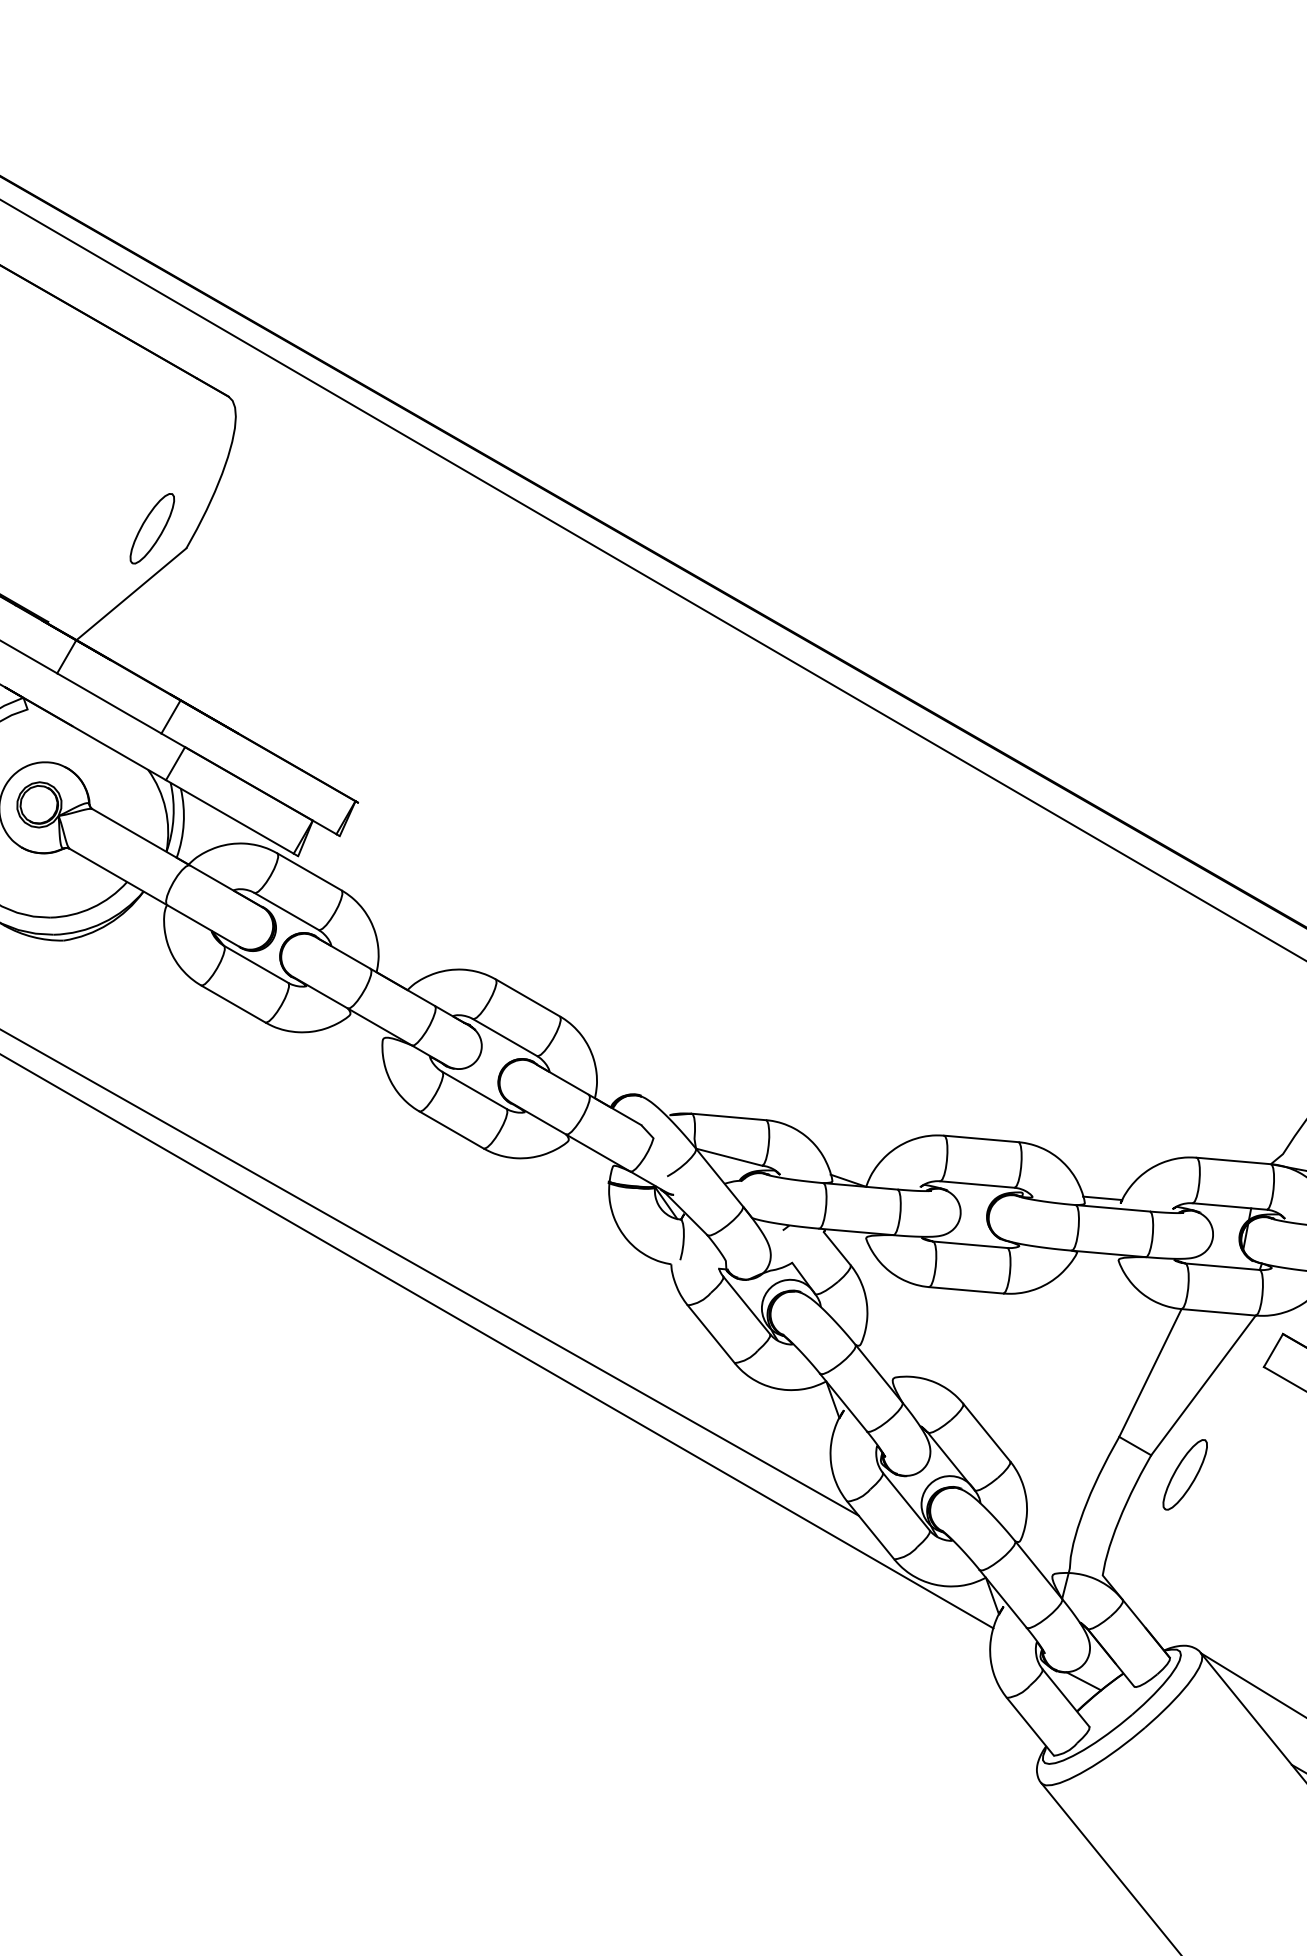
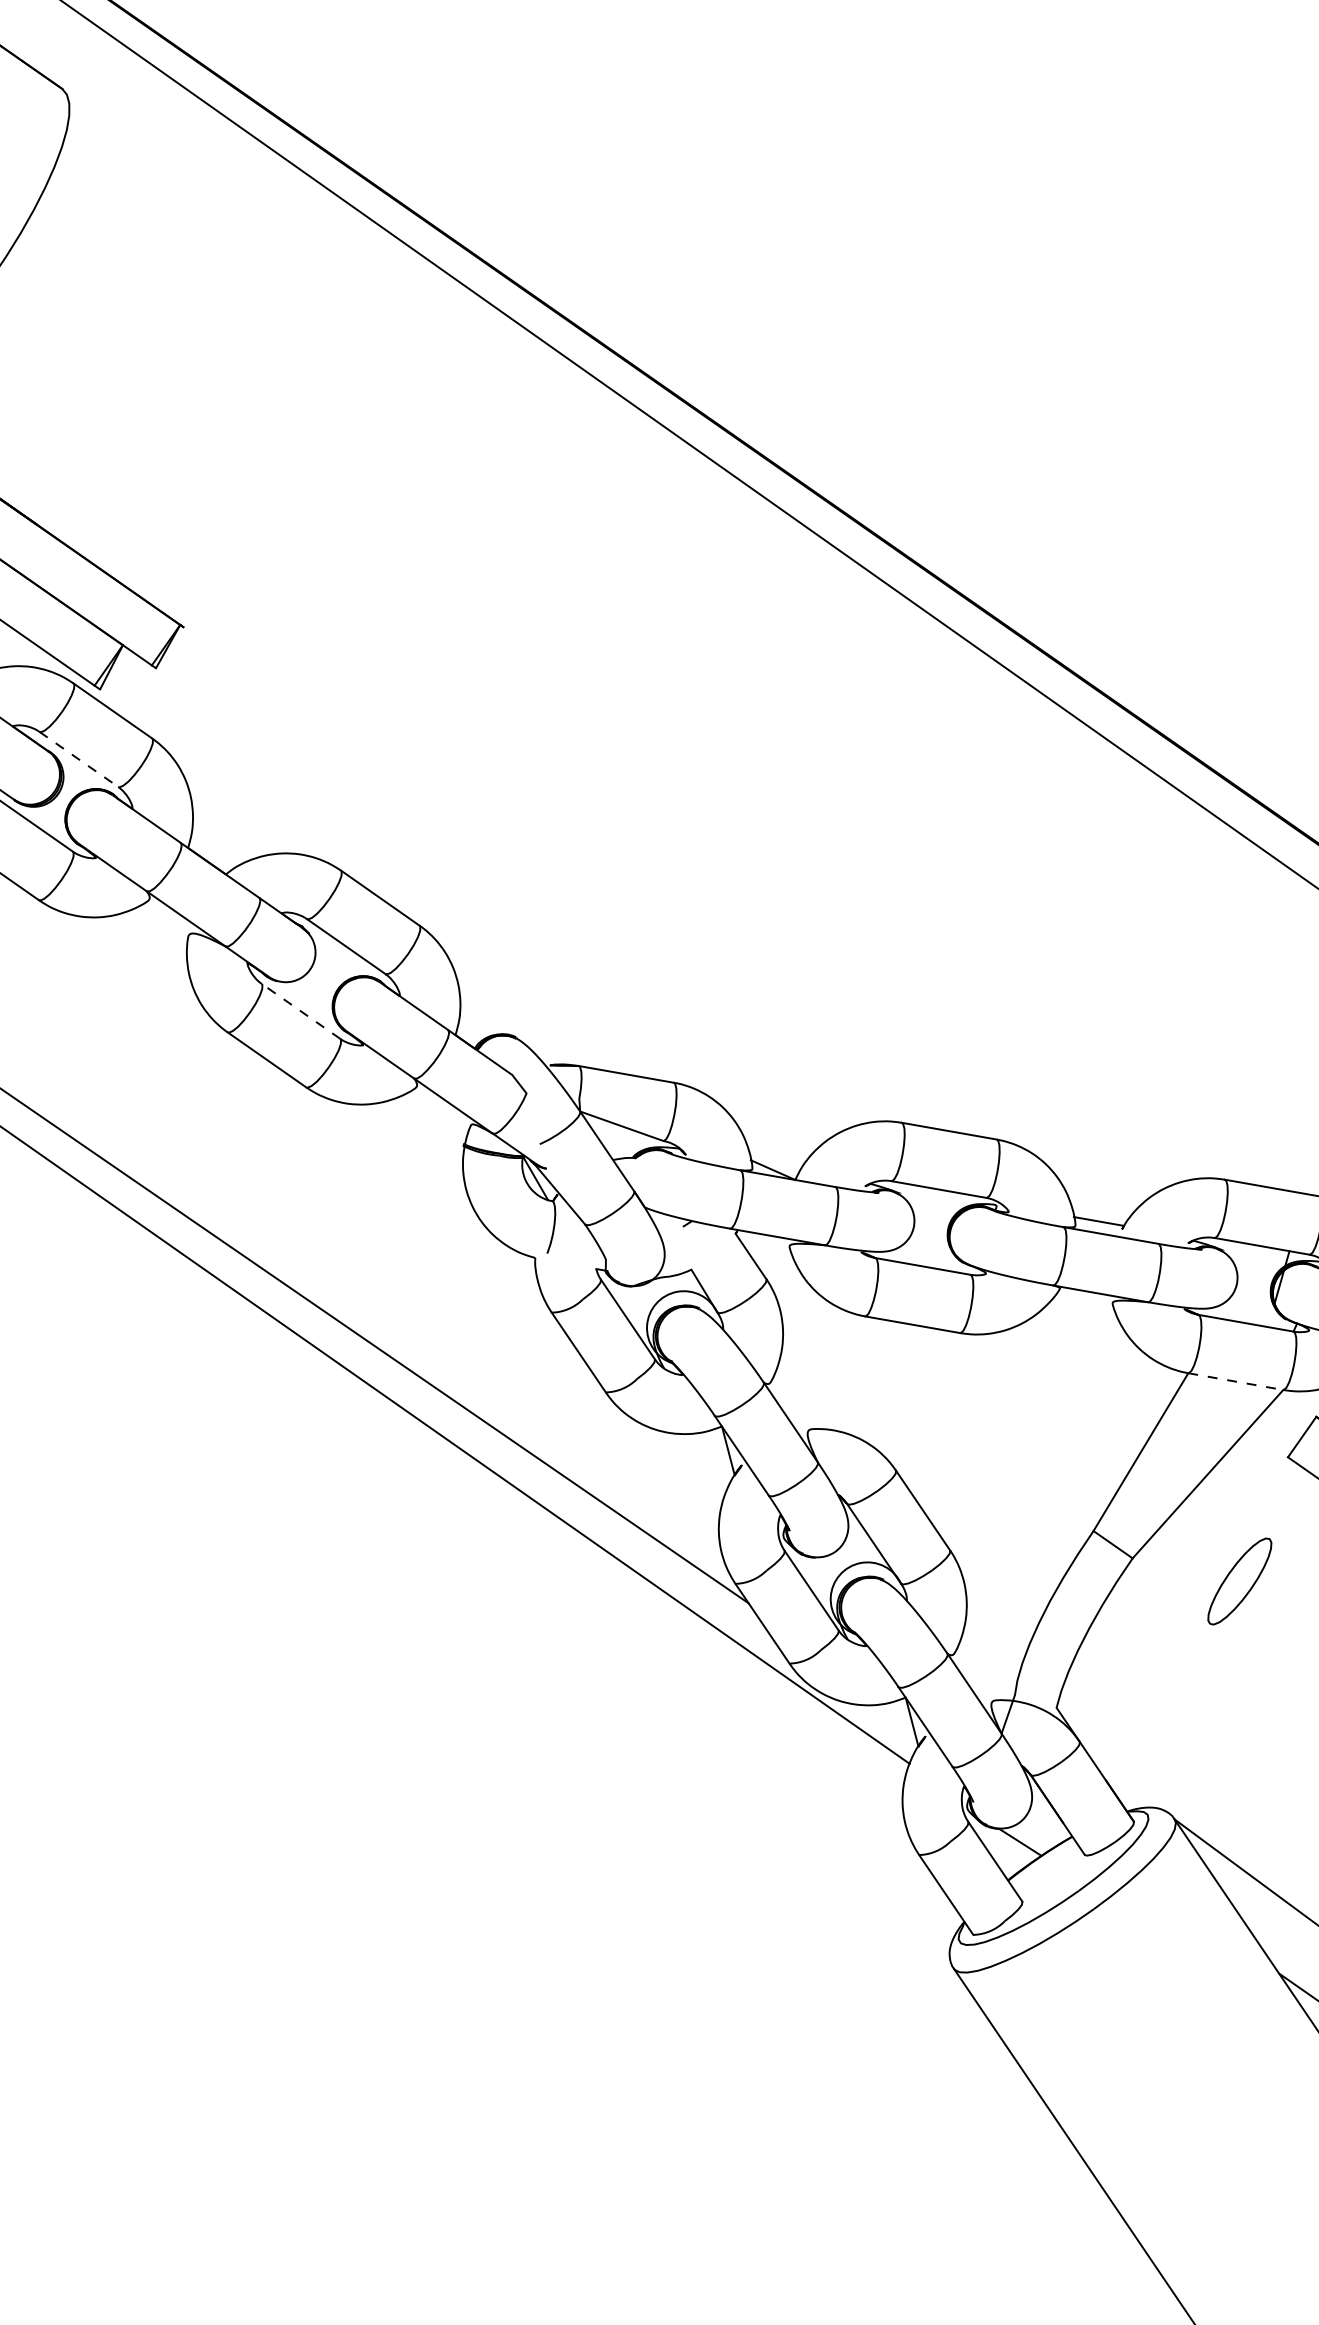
line: (287, 911) -> (80, 759), solid -> dashed
line: (474, 1090) -> (301, 1011), solid -> dashed
line: (1219, 1312) -> (1236, 1381), solid -> dashed
part: (1184, 1474) -> (1238, 1580), moved

